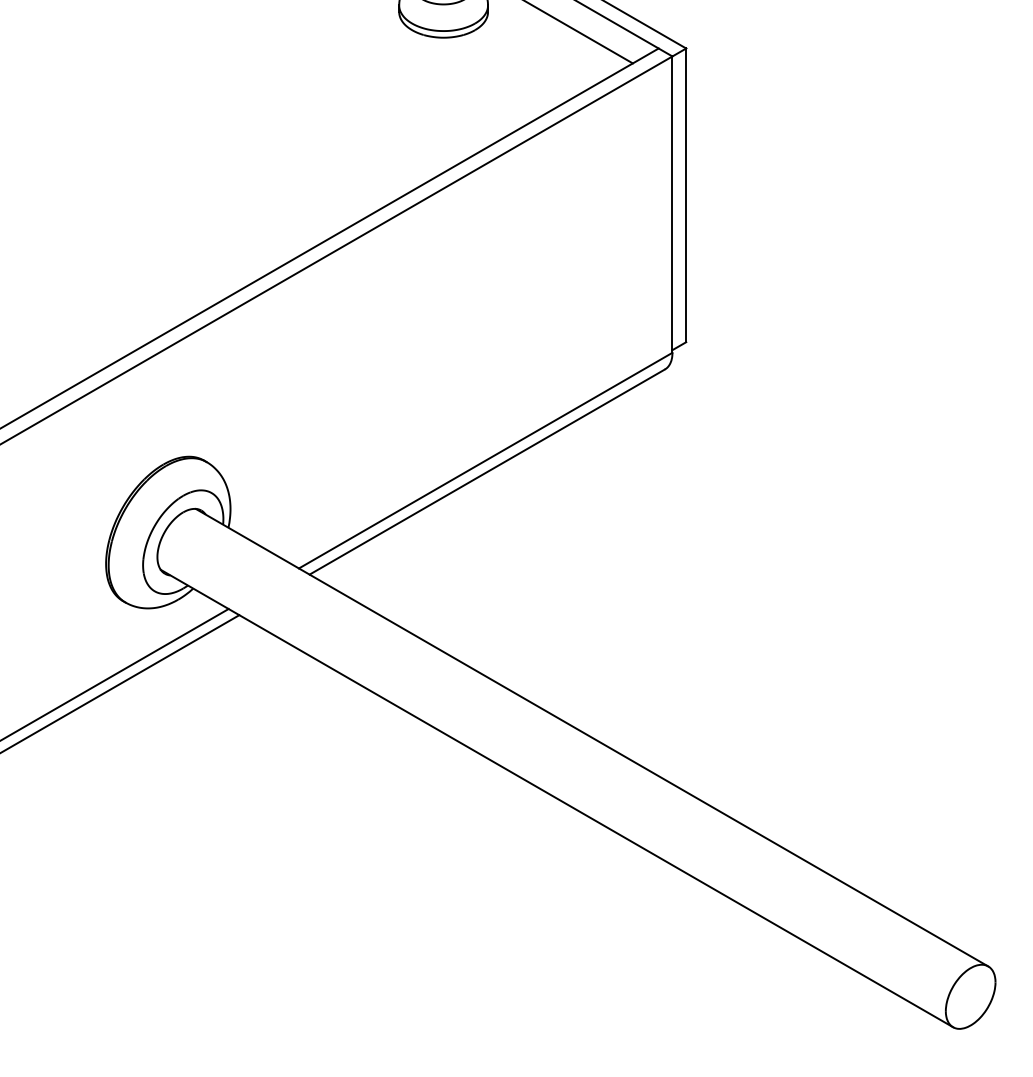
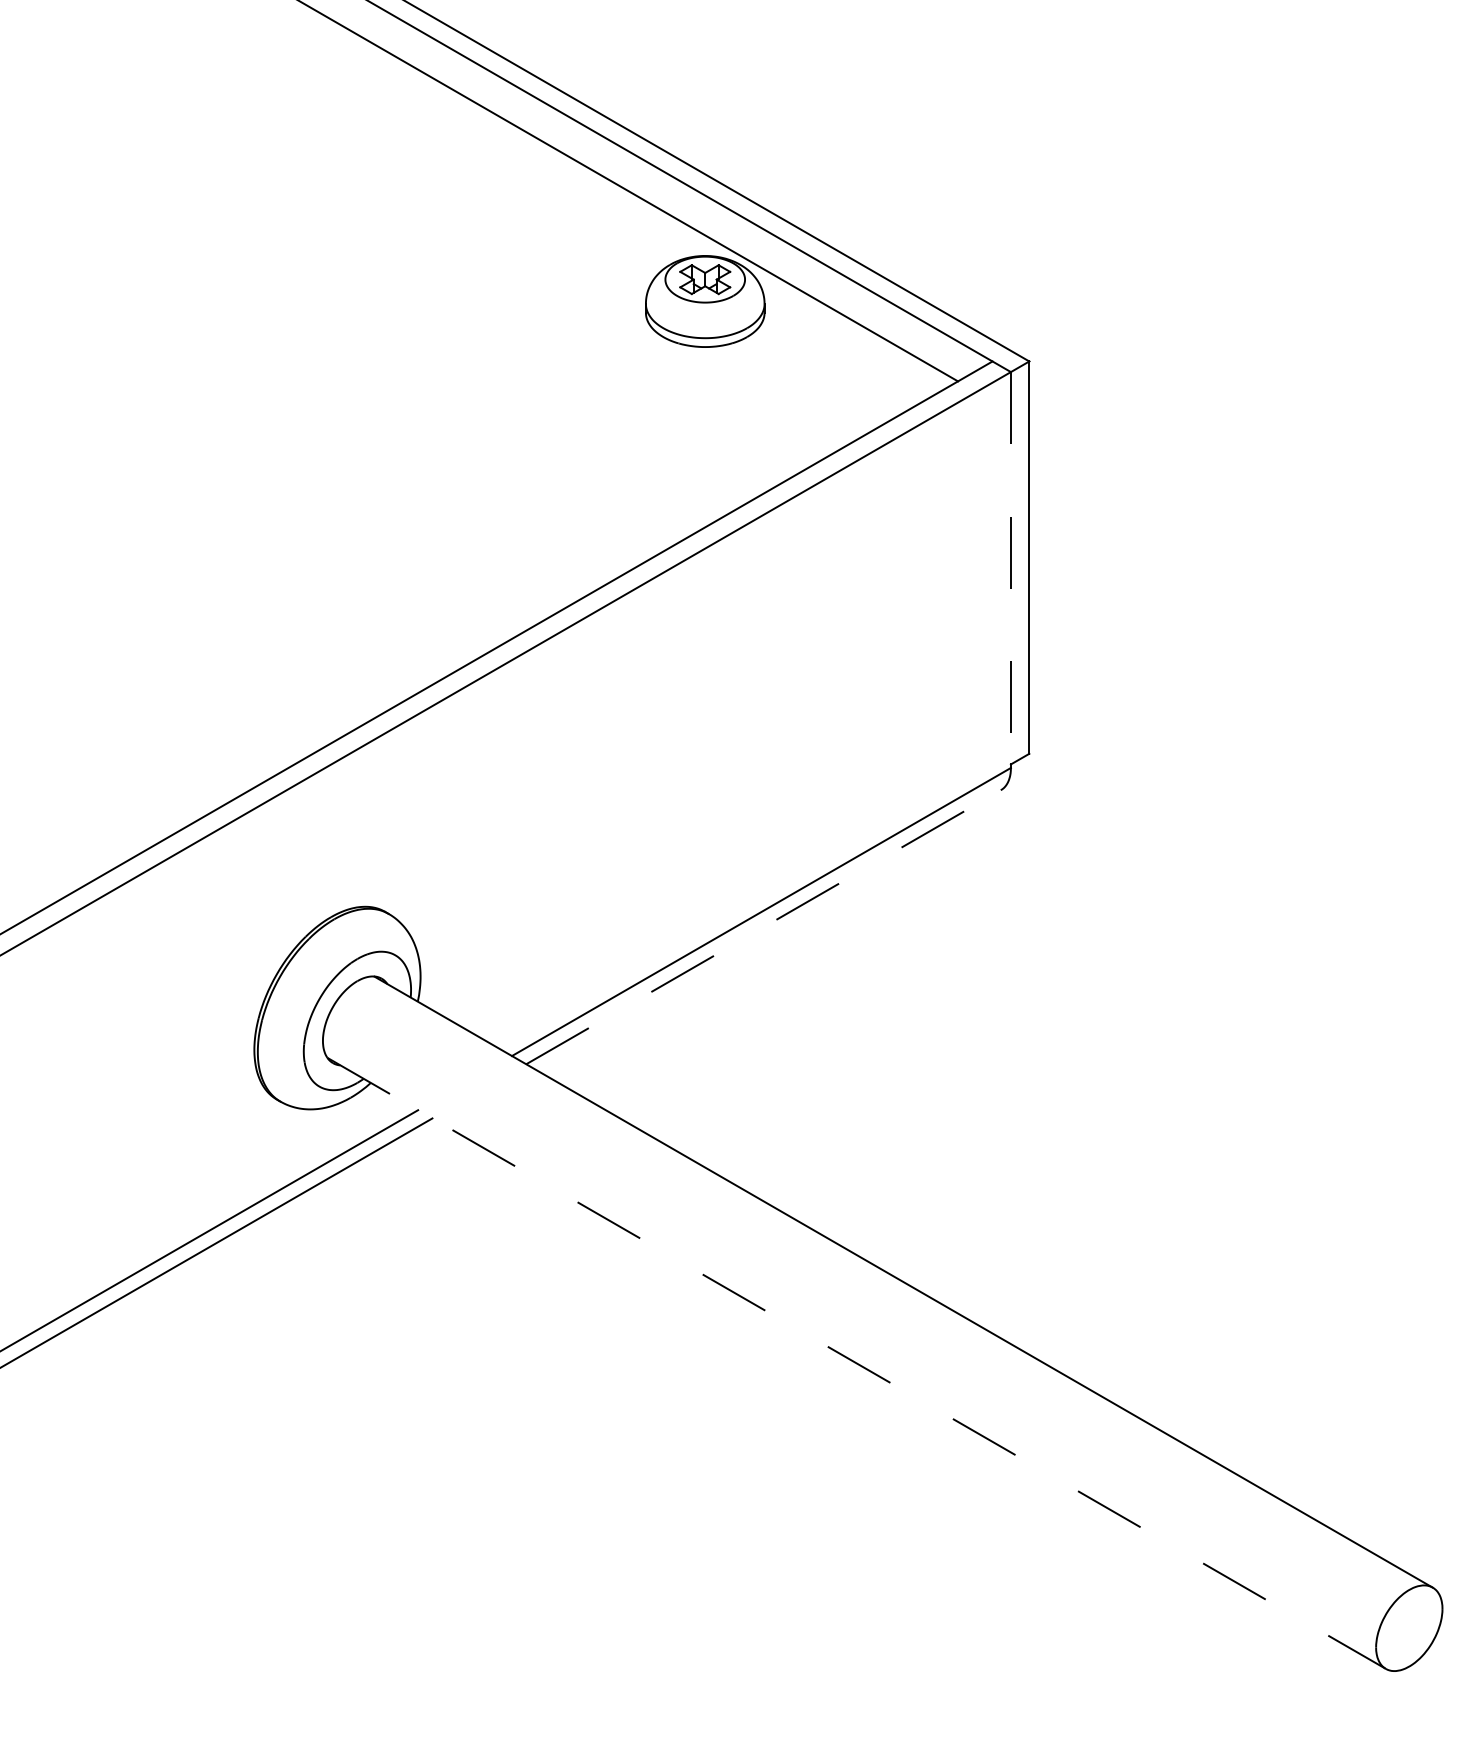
line: (672, 203) -> (1010, 568), solid -> dashed
line: (487, 472) -> (763, 927), solid -> dashed
line: (557, 798) -> (857, 1363), solid -> dashed

